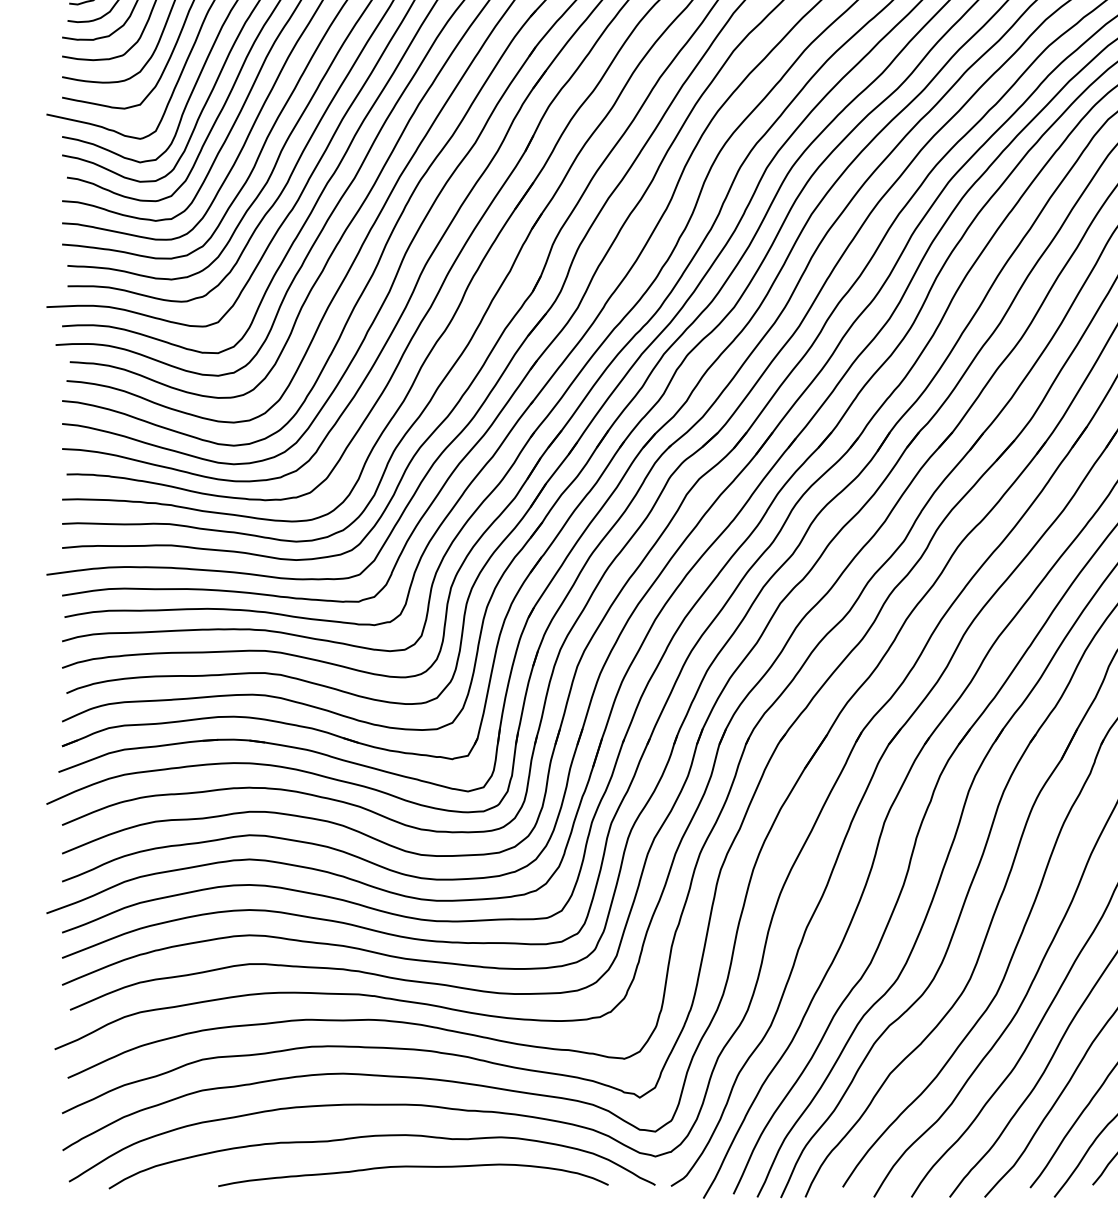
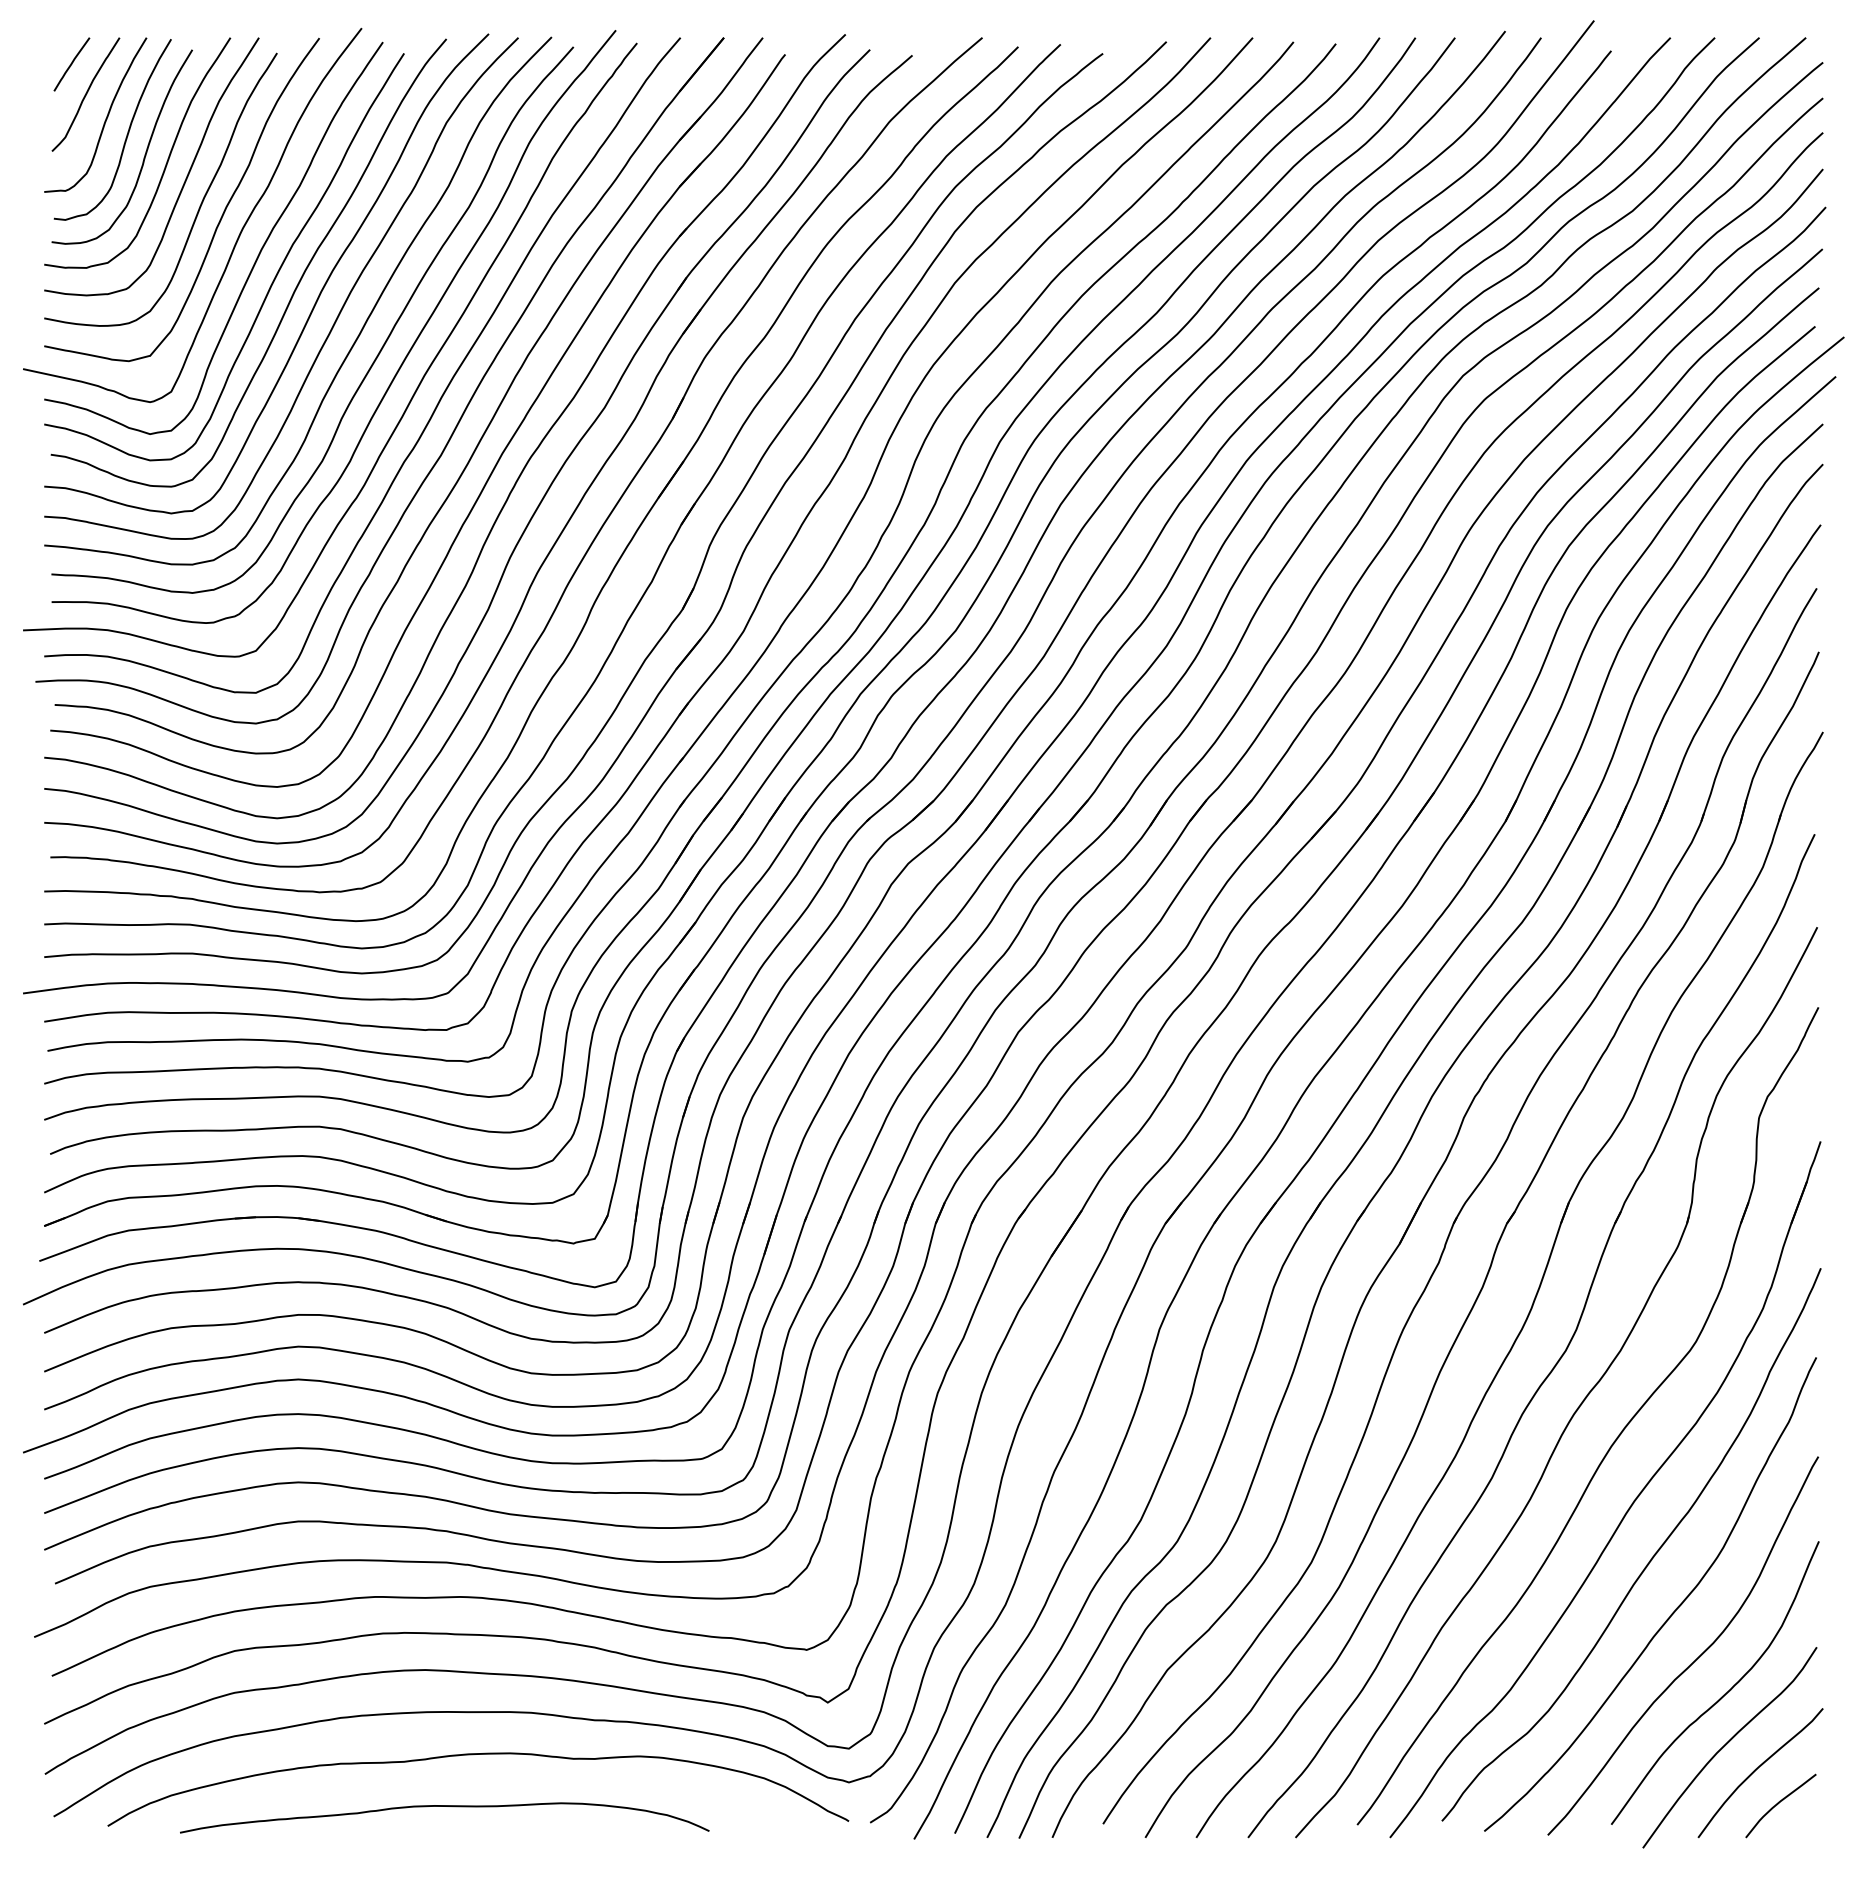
curve: (413, 1166) -> (444, 1806), moved

